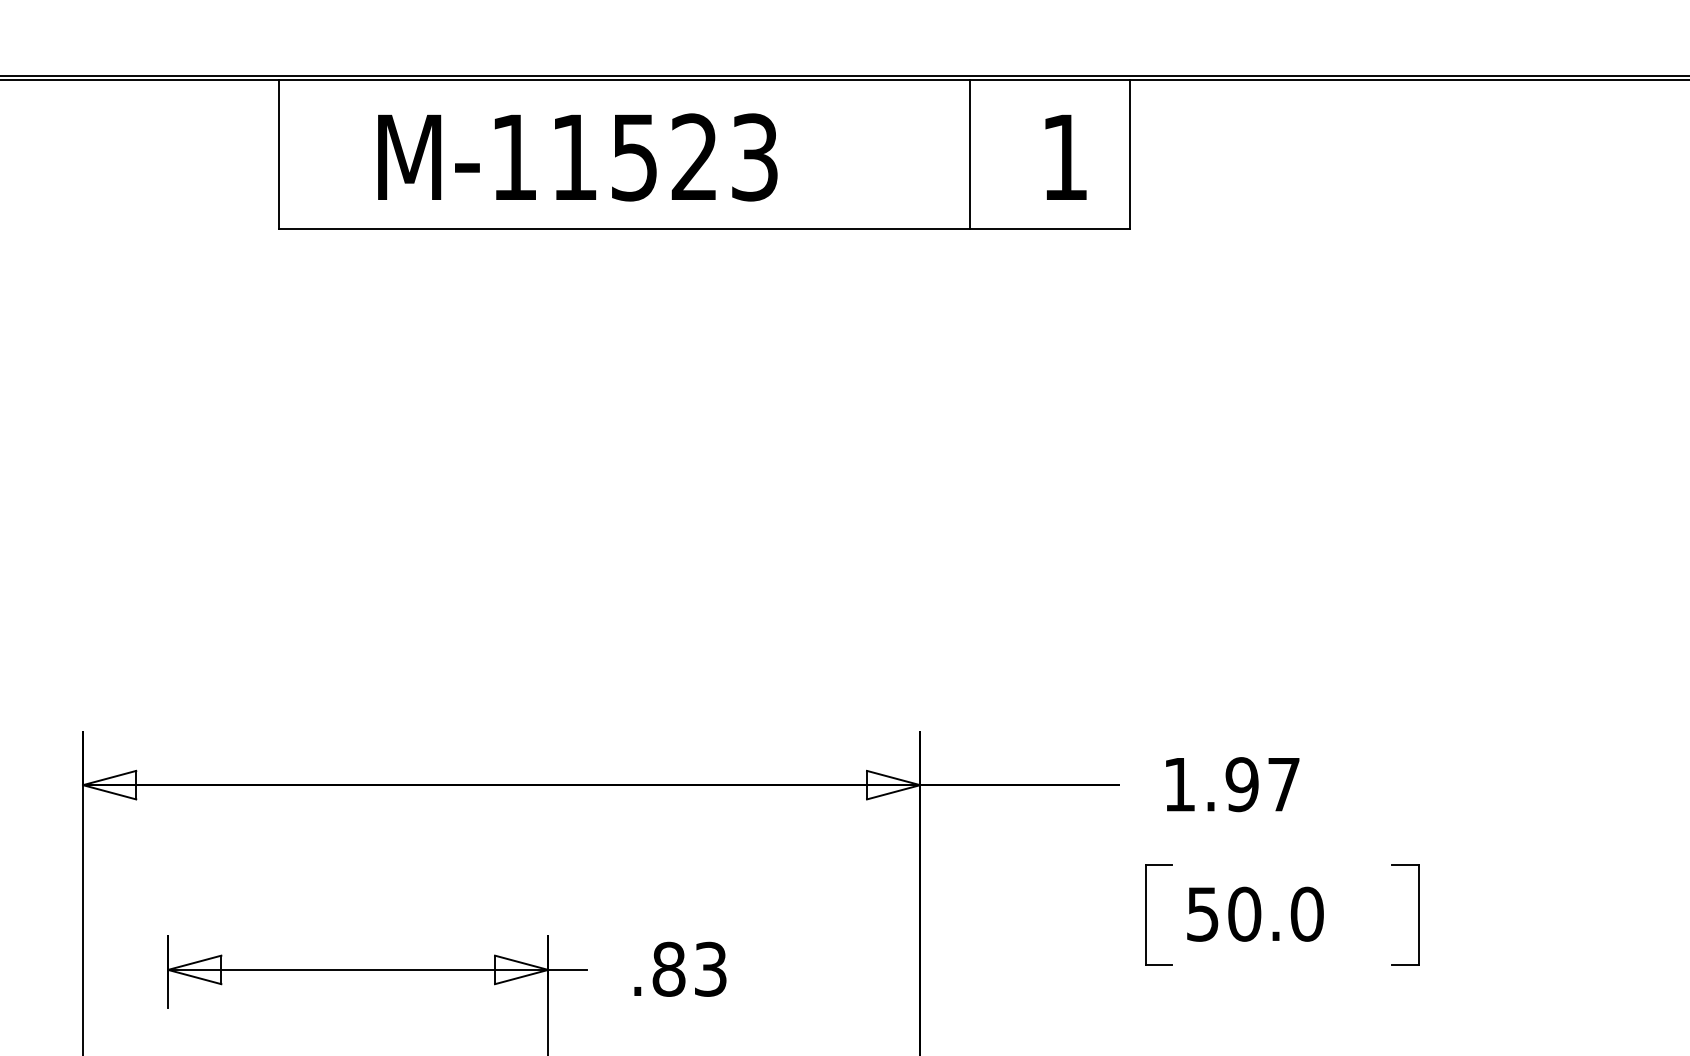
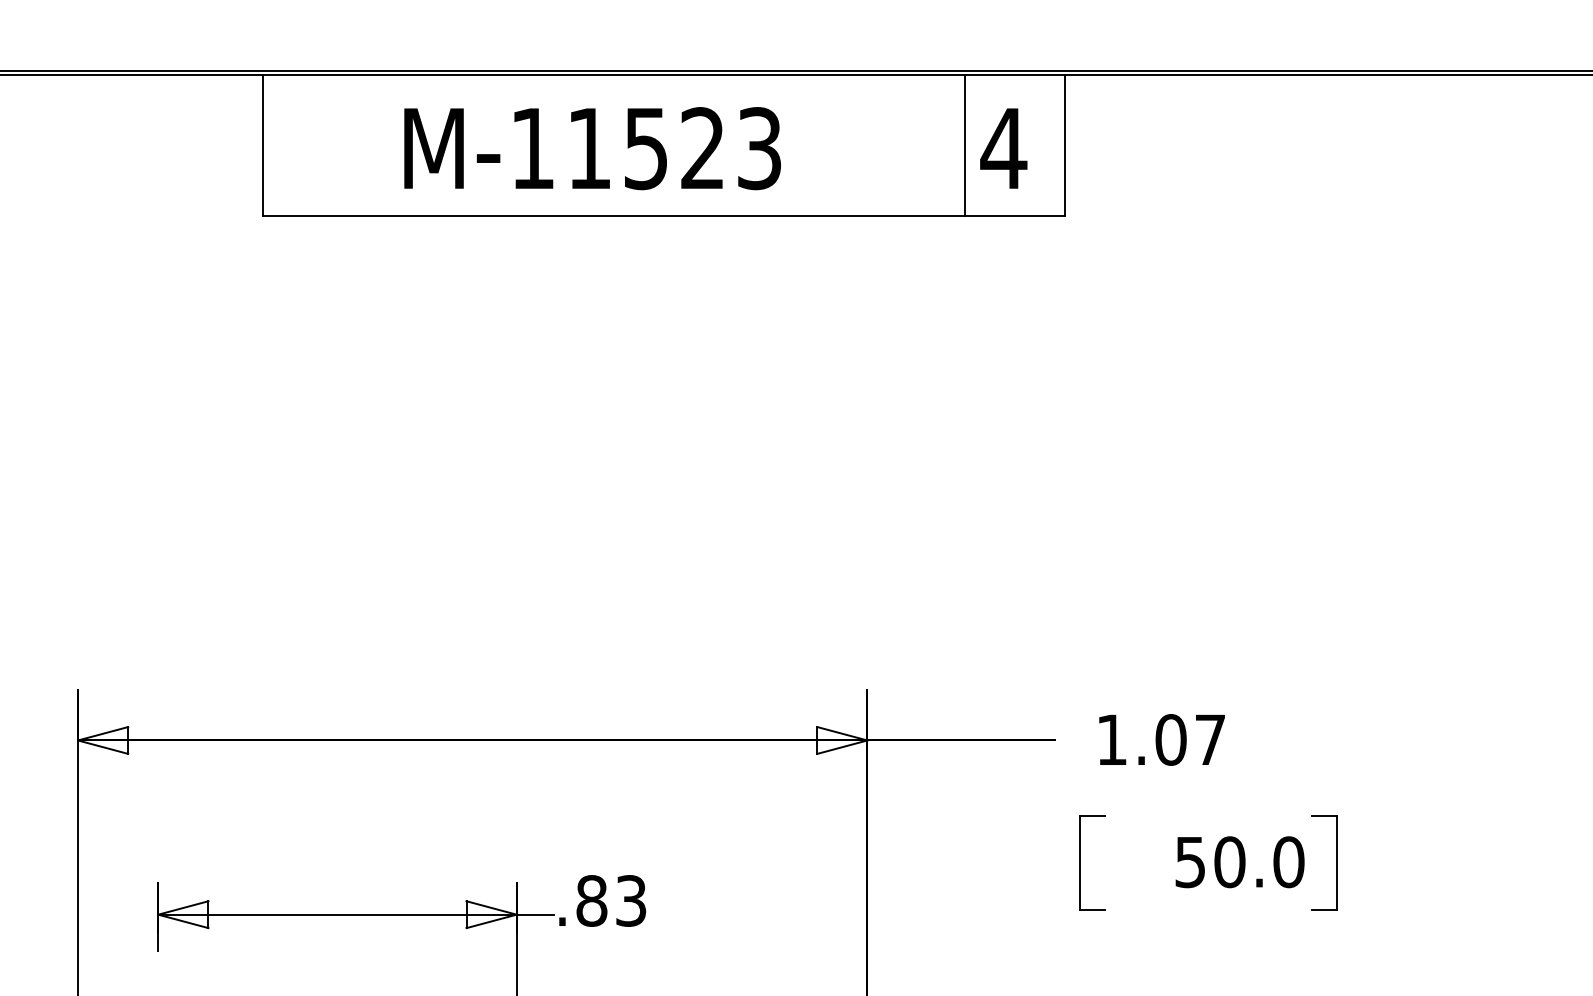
line: (970, 153) -> (964, 144), moved
text: (1064, 156) -> (1003, 147), 1 -> 4
text: (577, 157) -> (592, 148), moved
text: (1241, 784) -> (1170, 739), 1.97 -> 1.07
text: (1255, 913) -> (1240, 861), moved
text: (680, 968) -> (602, 900), moved

